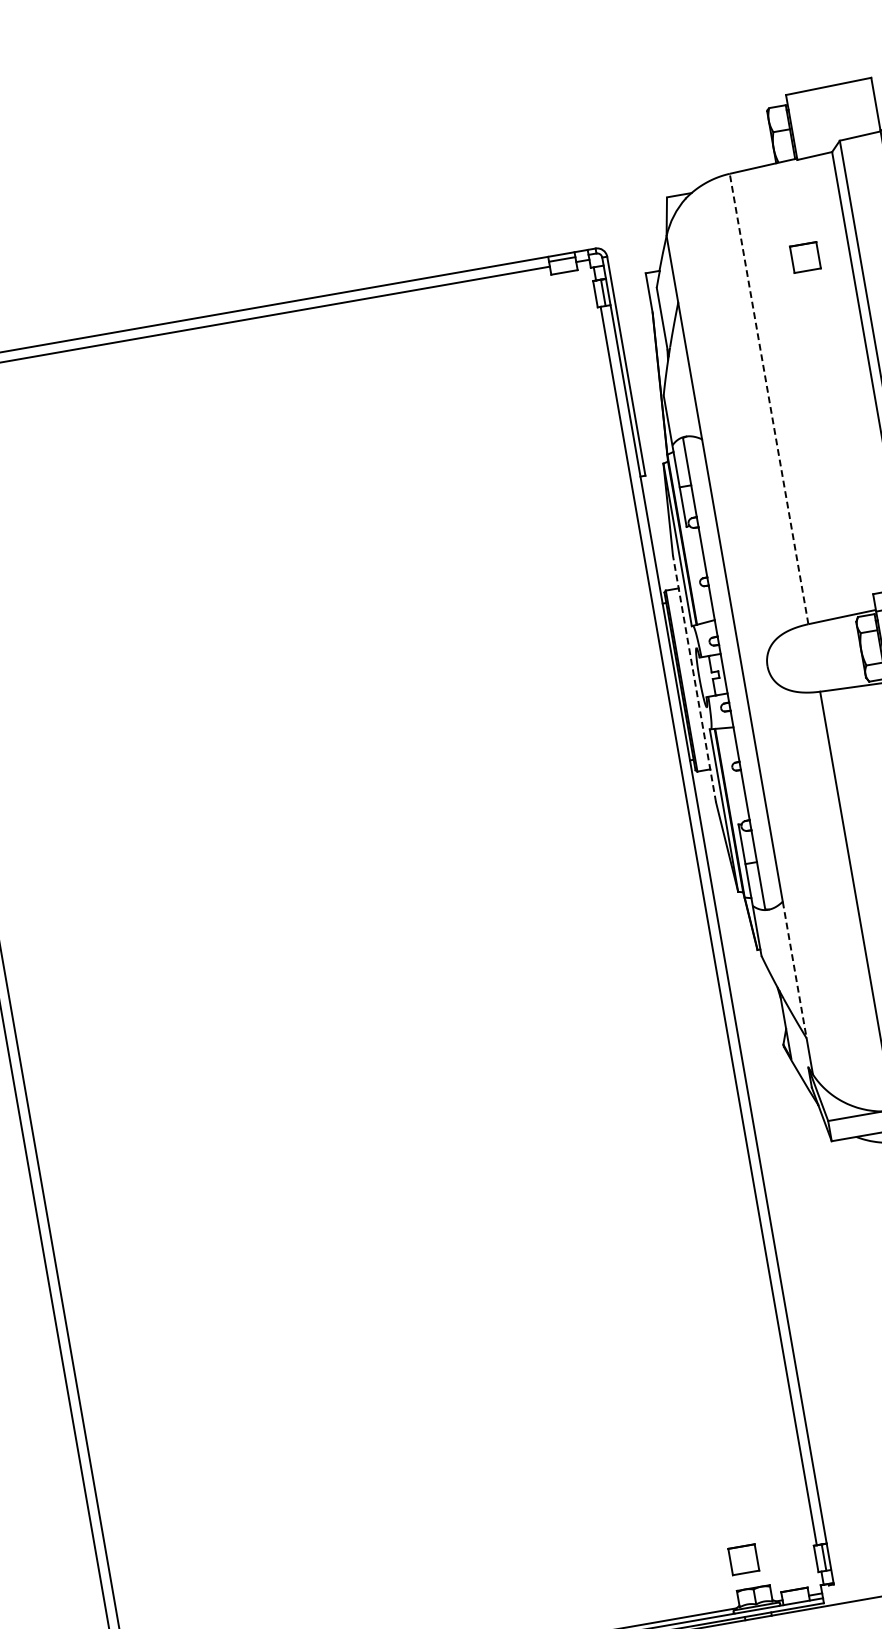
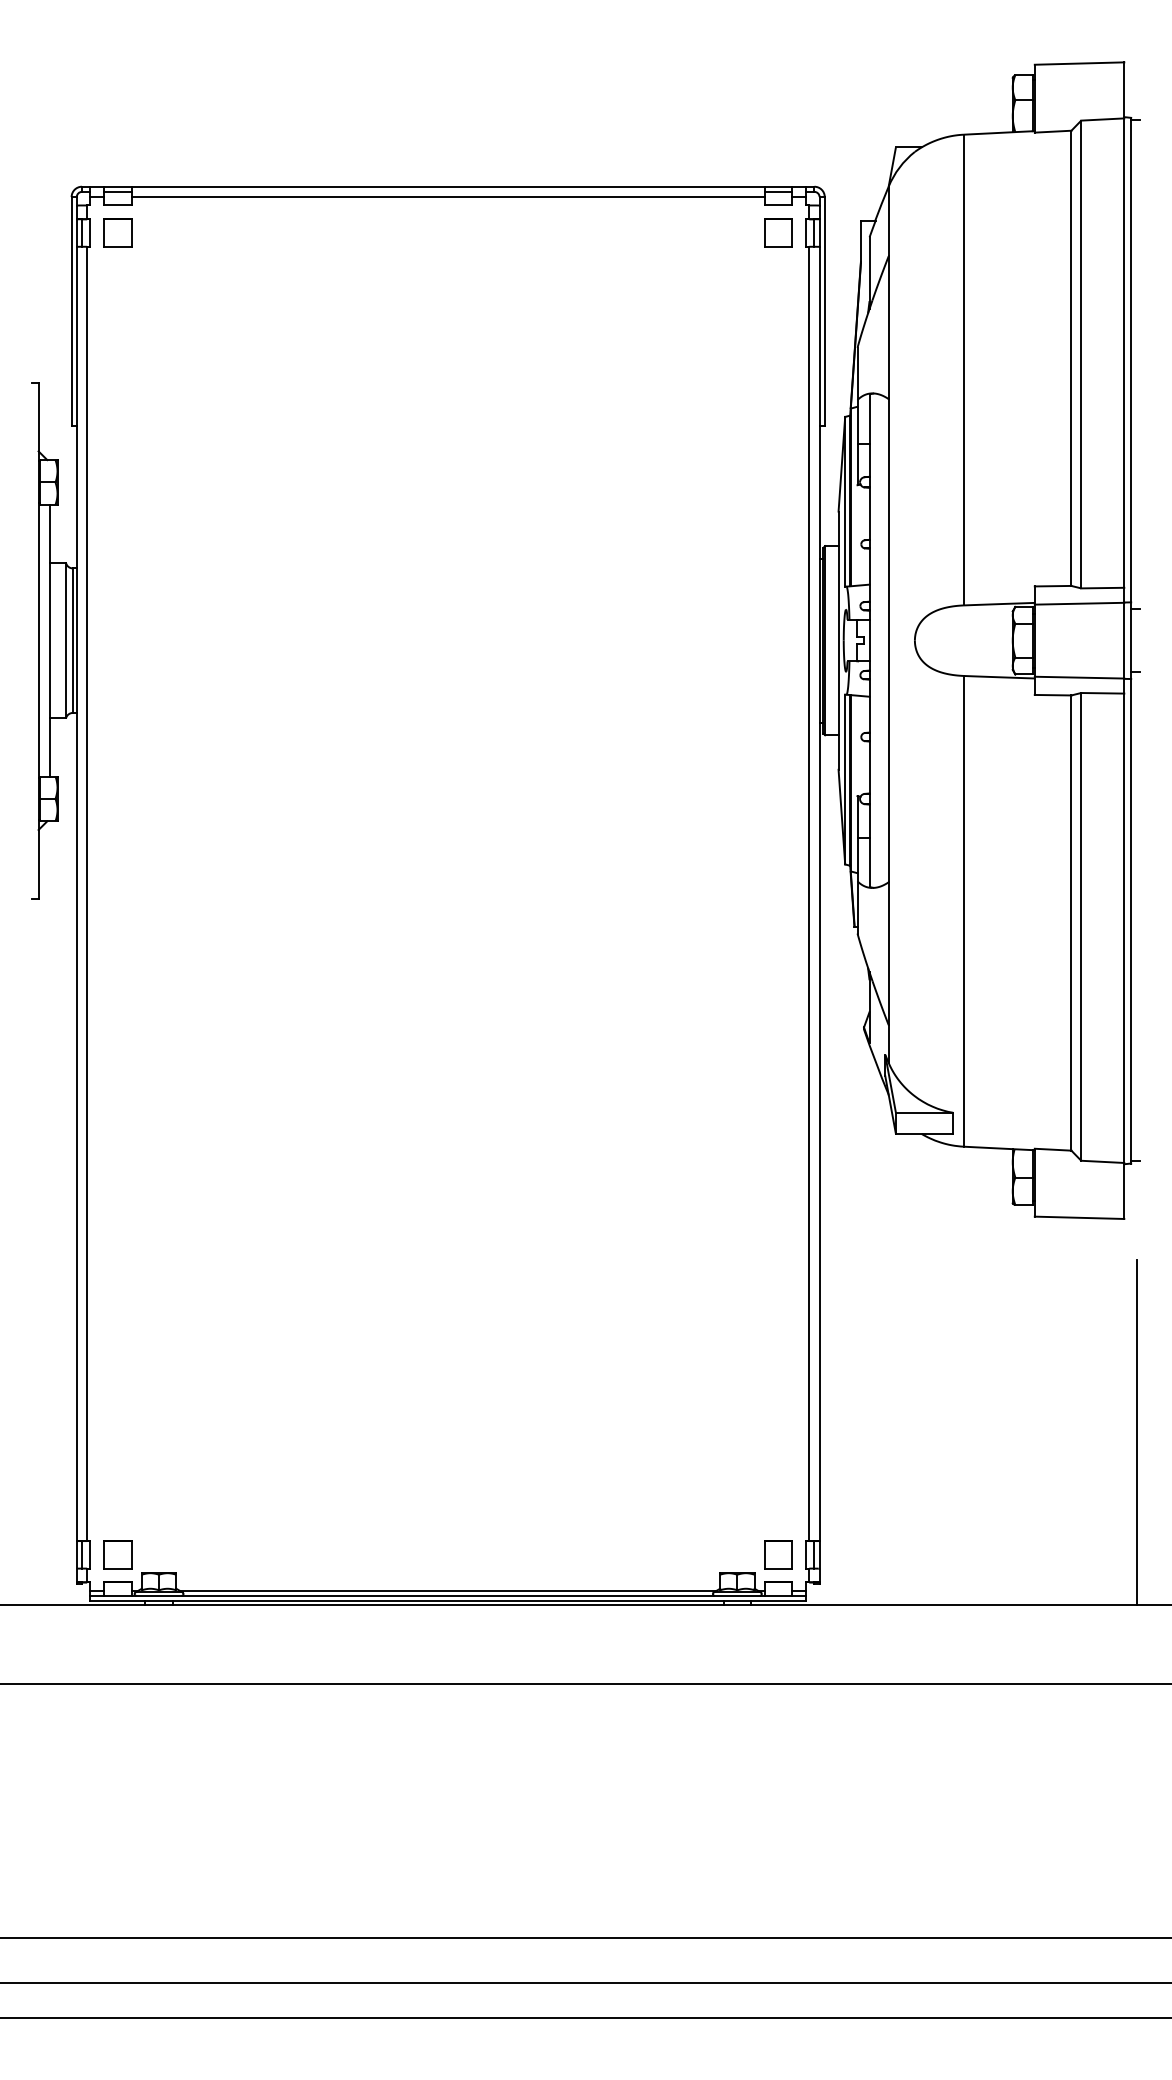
part: (805, 257) -> (778, 232), moved
line: (768, 398) -> (963, 369), dashed -> solid
line: (694, 678) -> (838, 640), dashed -> solid
line: (794, 970) -> (888, 954), dashed -> solid
part: (743, 1559) -> (778, 1554), moved

